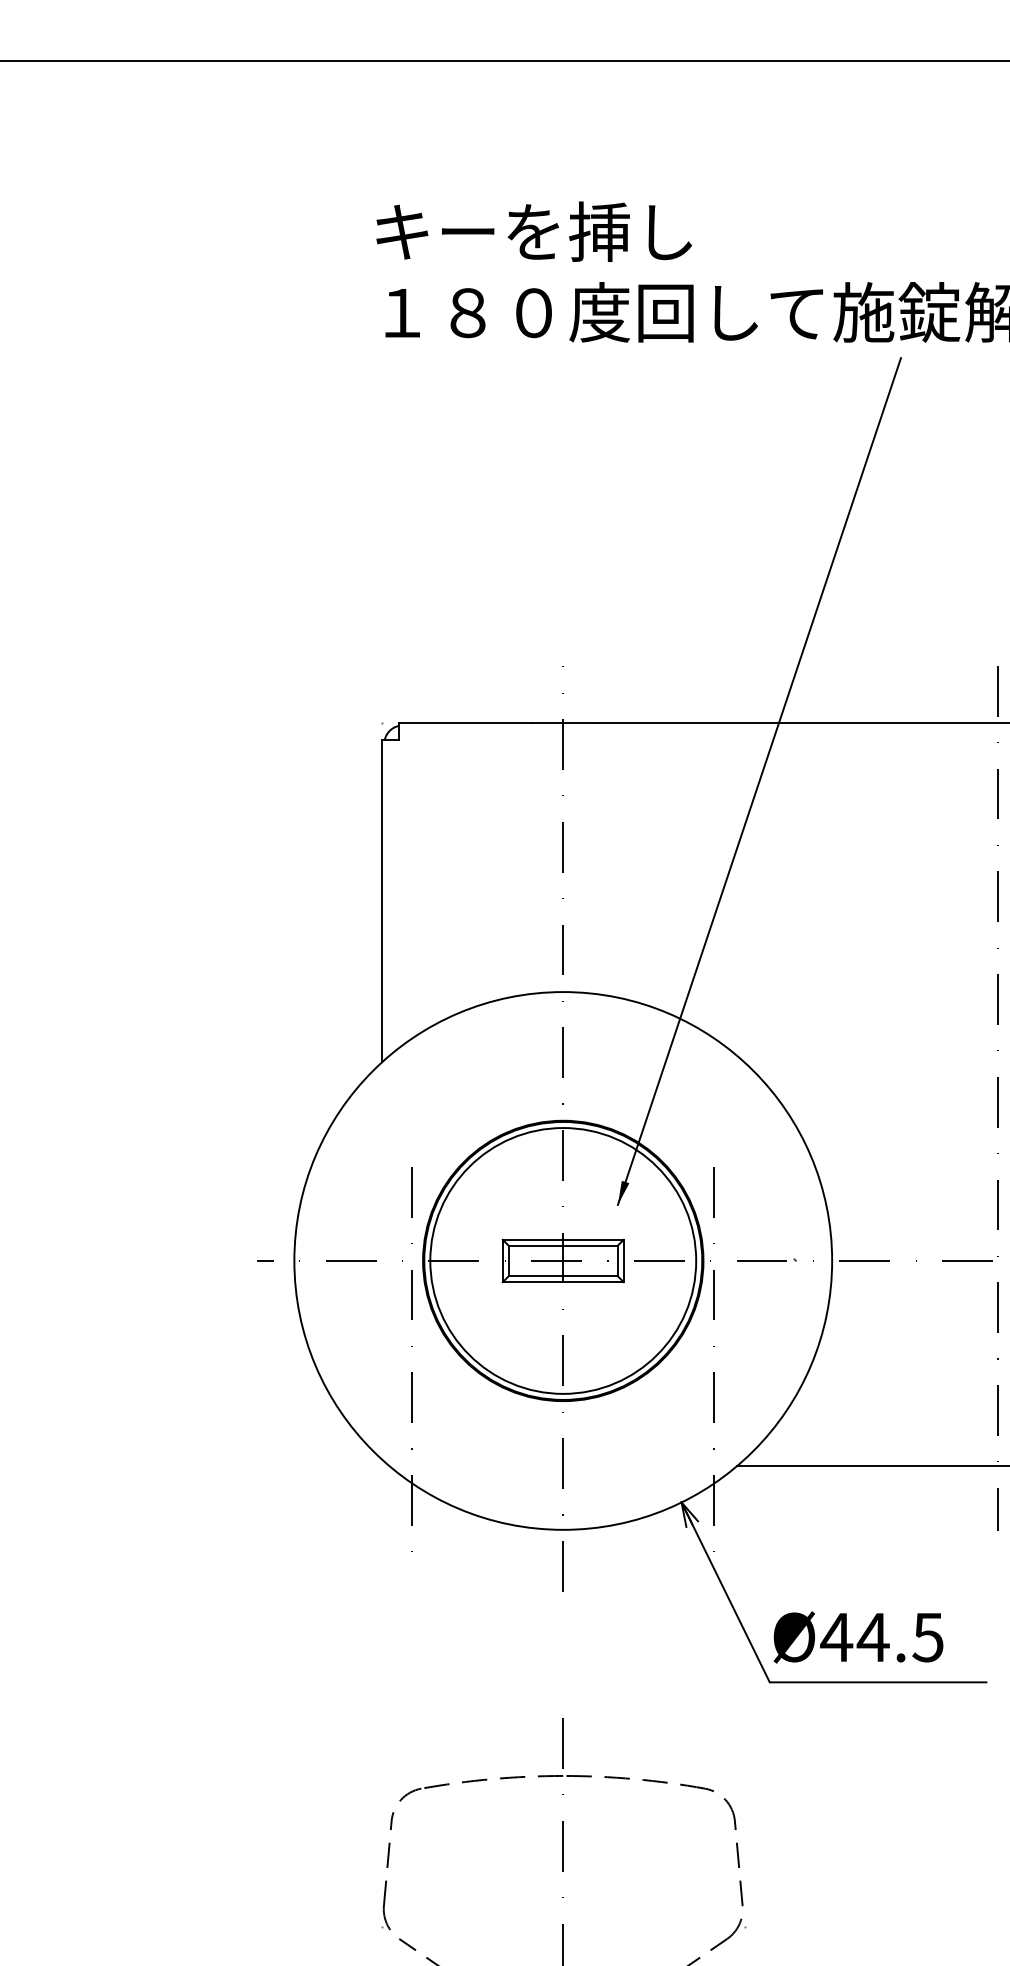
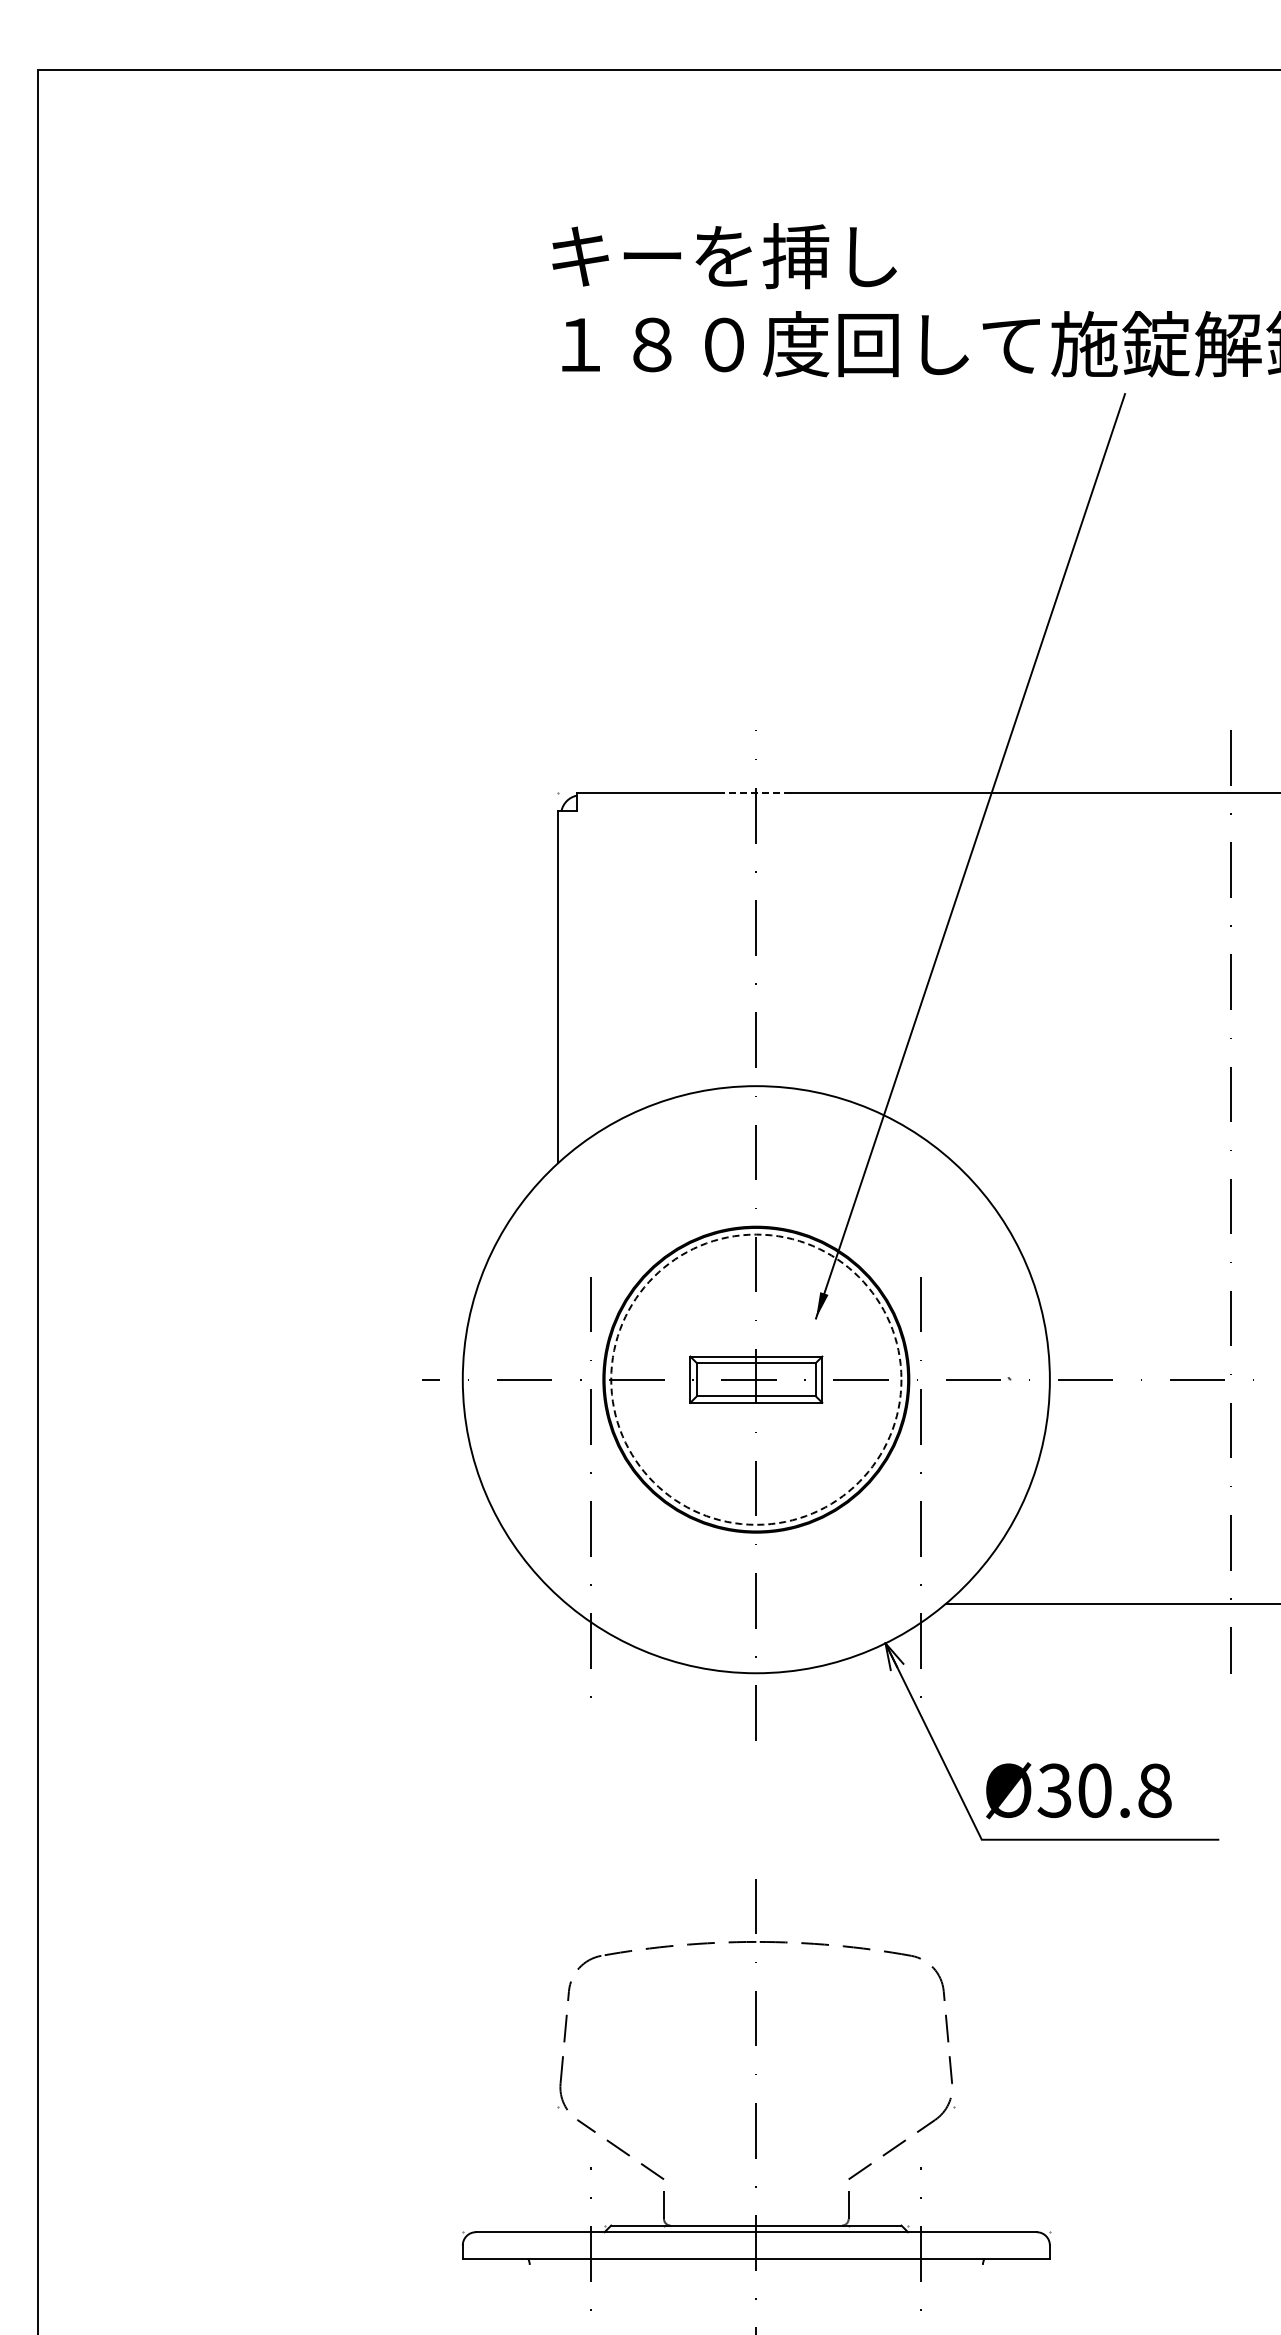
line: (562, 723) -> (755, 792), solid -> dashed
circle: (563, 1260) -> (756, 1379), solid -> dashed
text: (881, 1637) -> (1103, 1790), Ø44.5 -> Ø30.8

